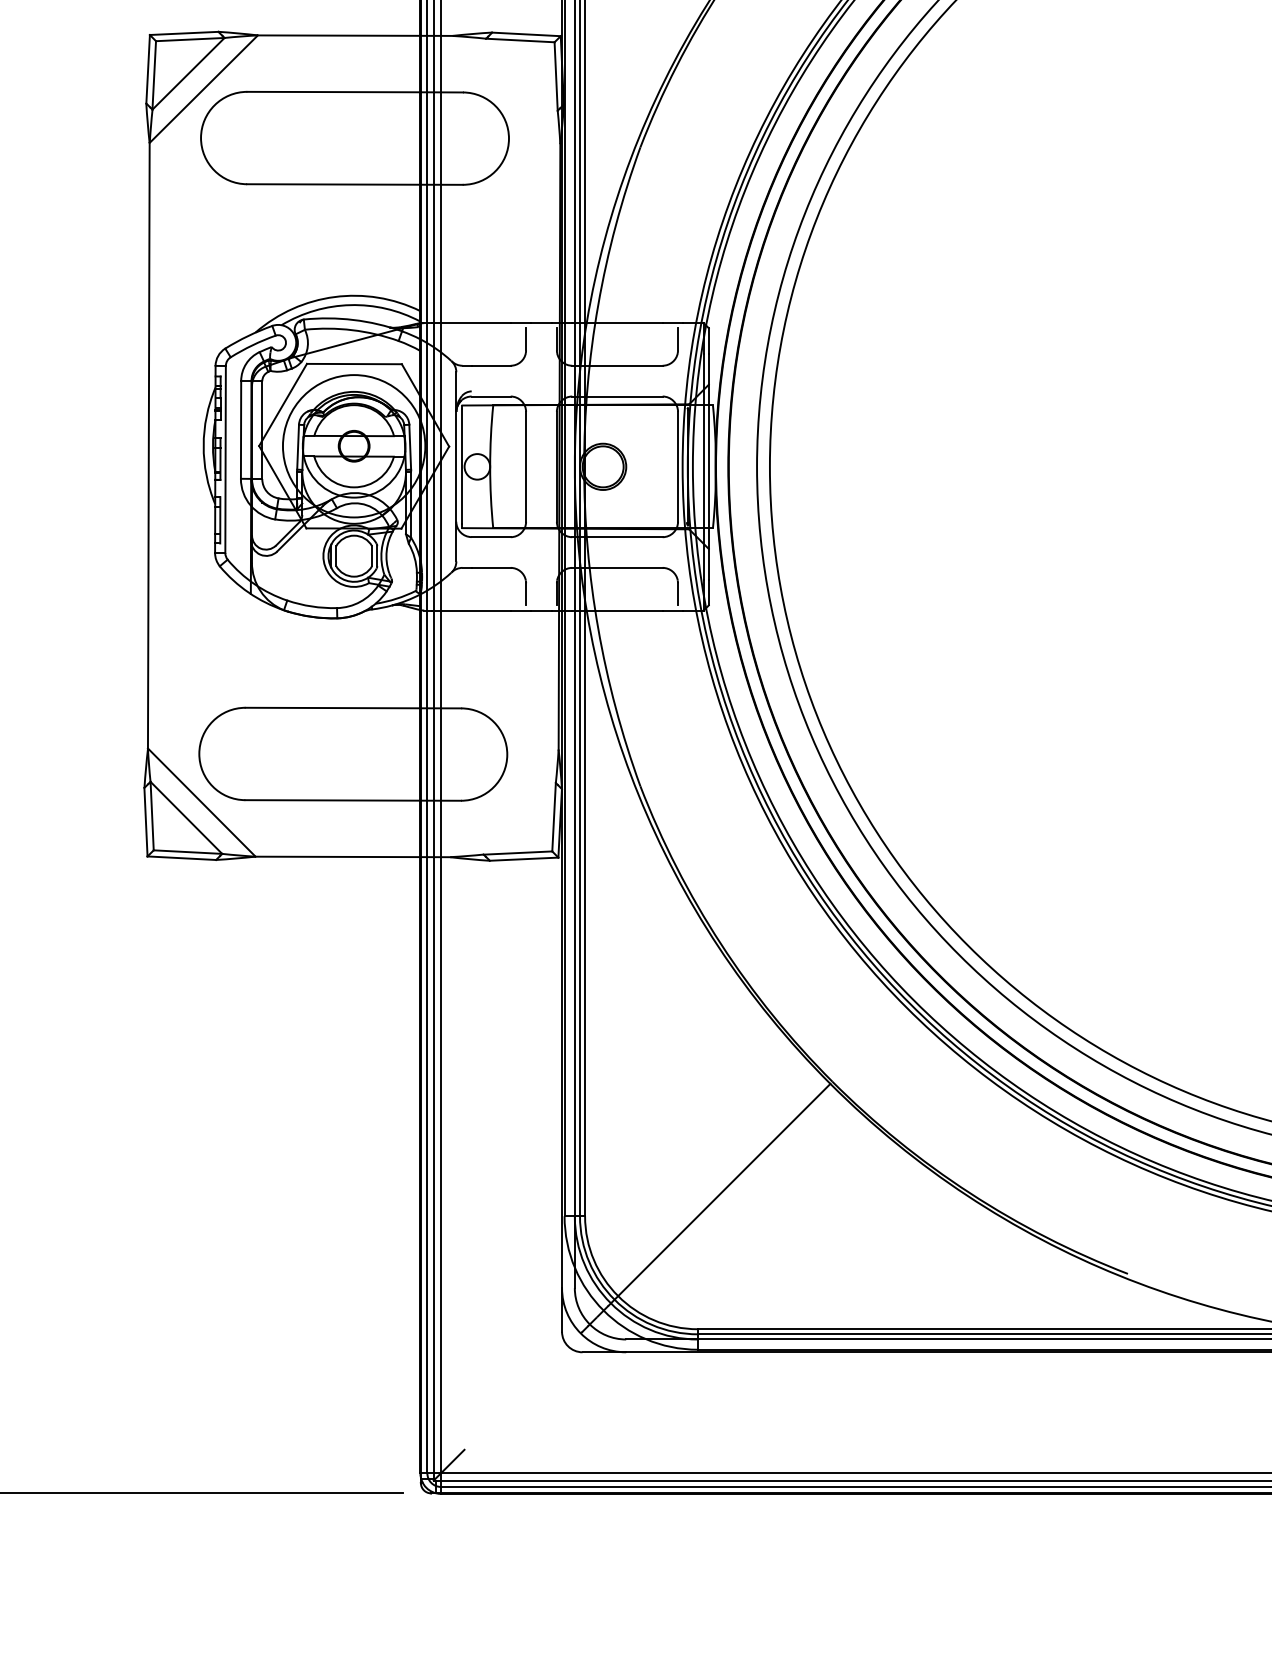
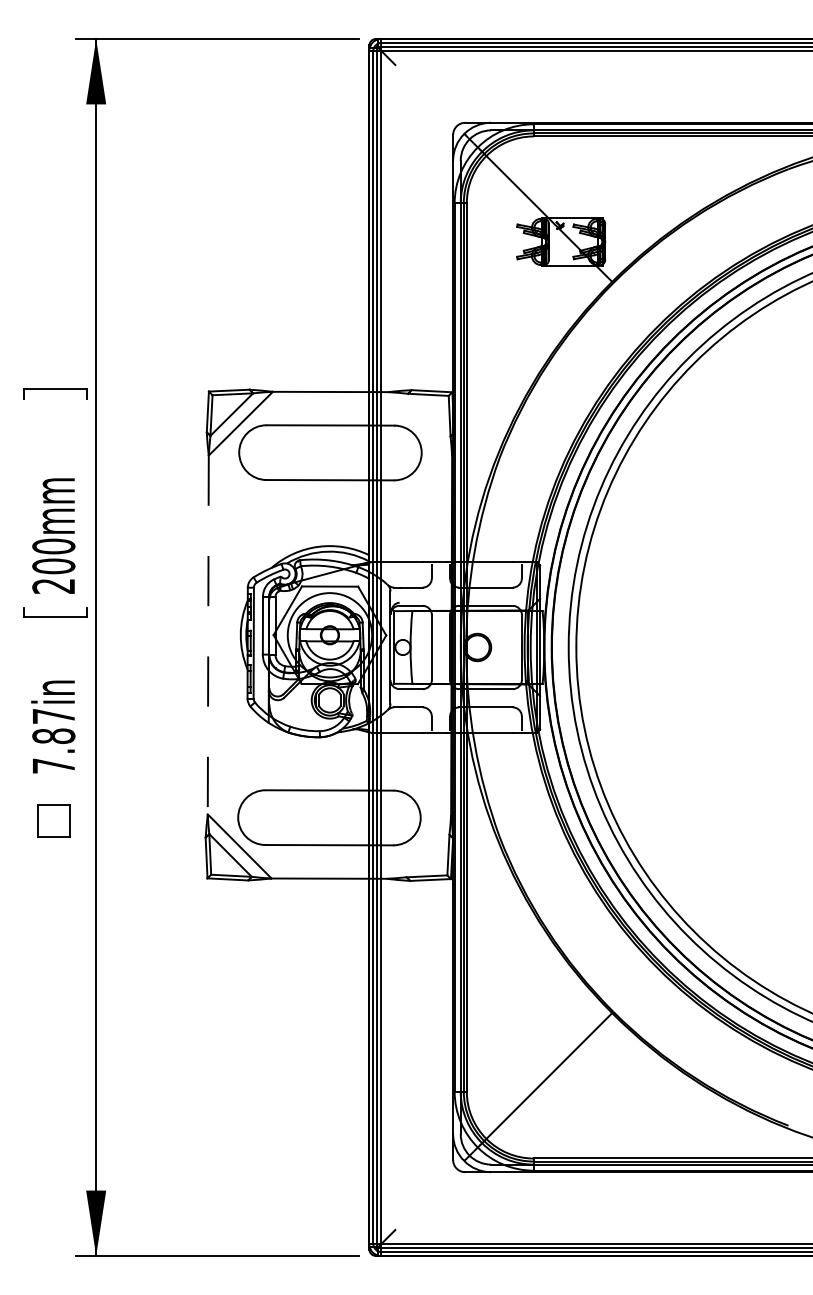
line: (149, 446) -> (208, 635), solid -> dashed

